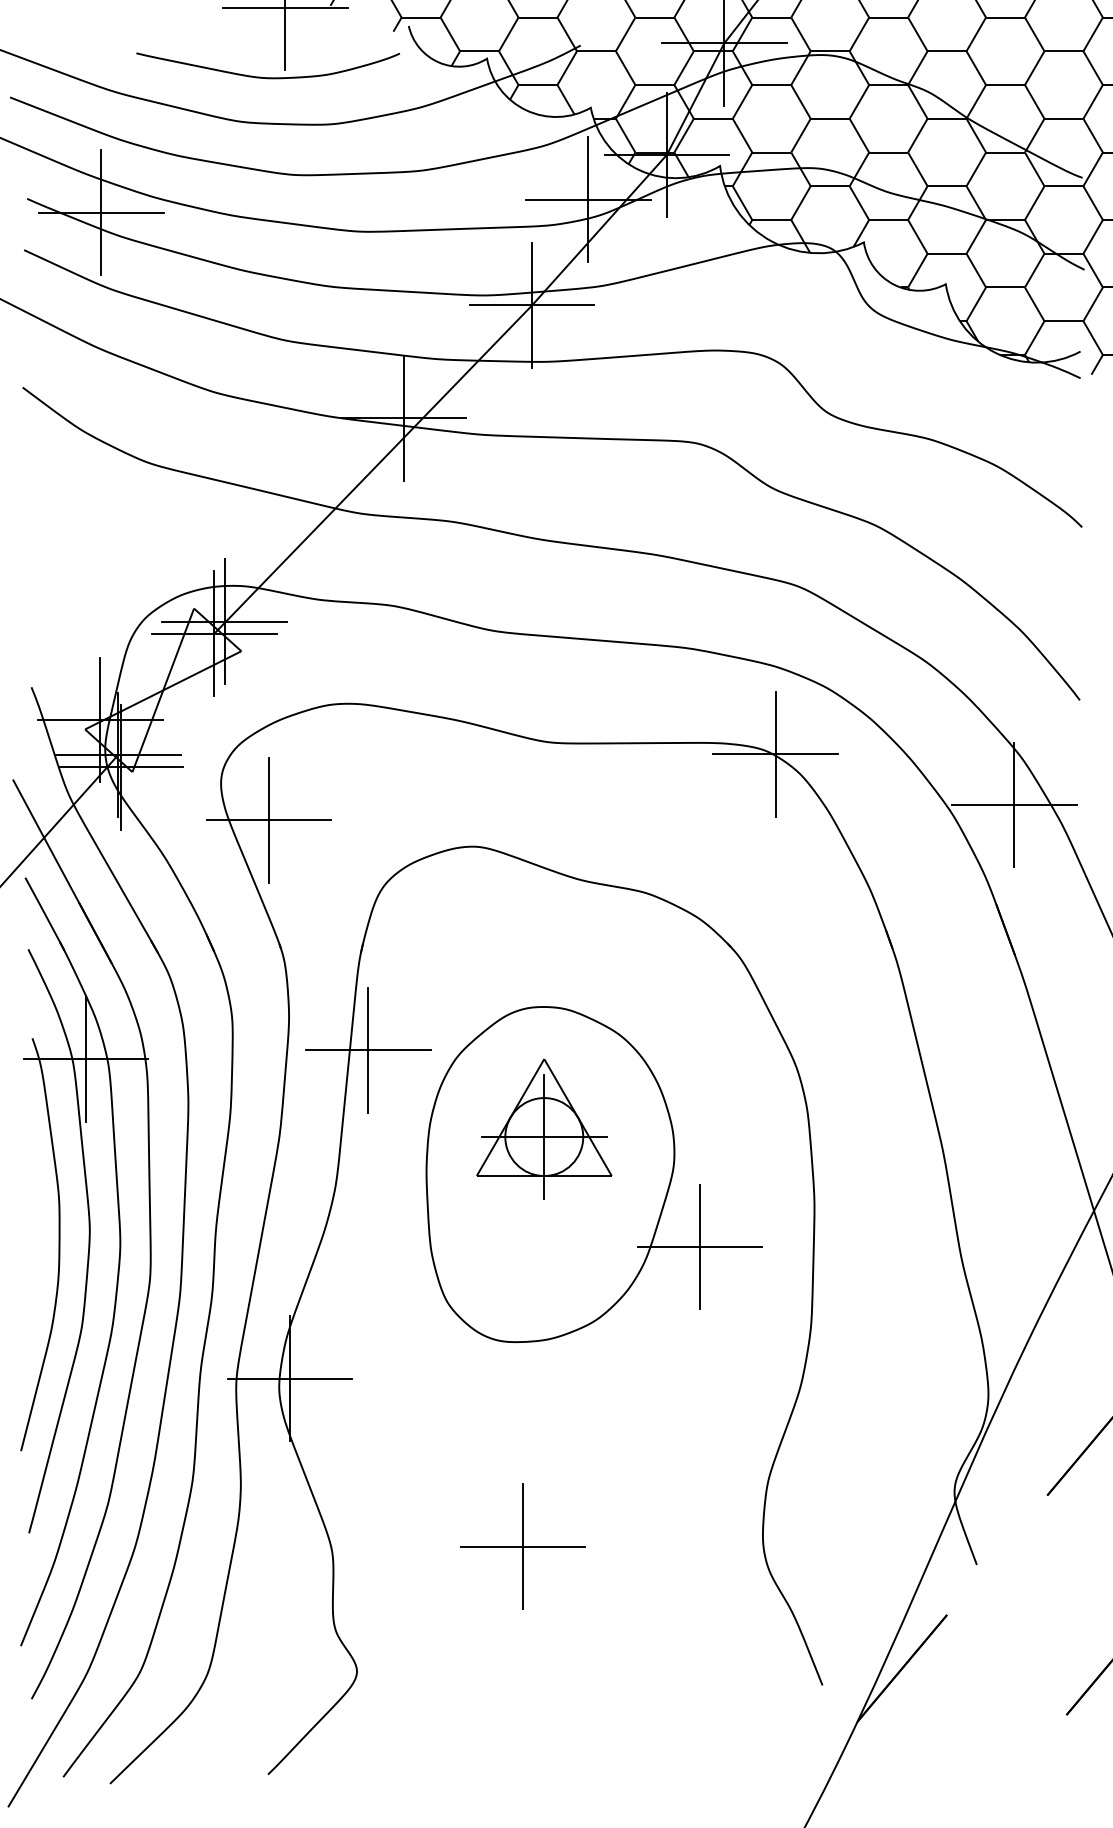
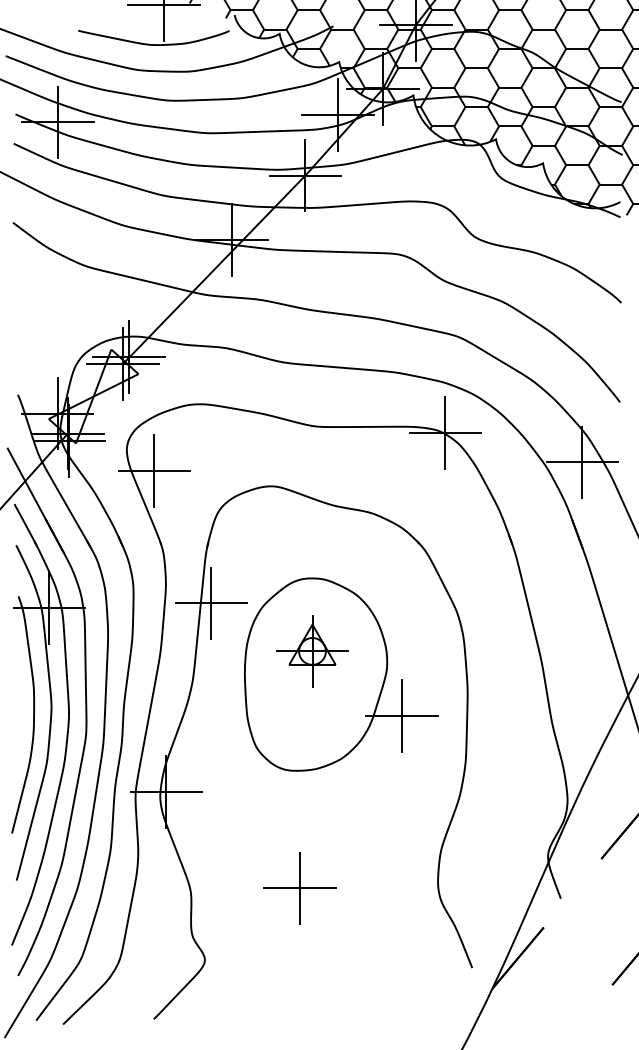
part: (544, 1129) -> (312, 648), size x0.6

